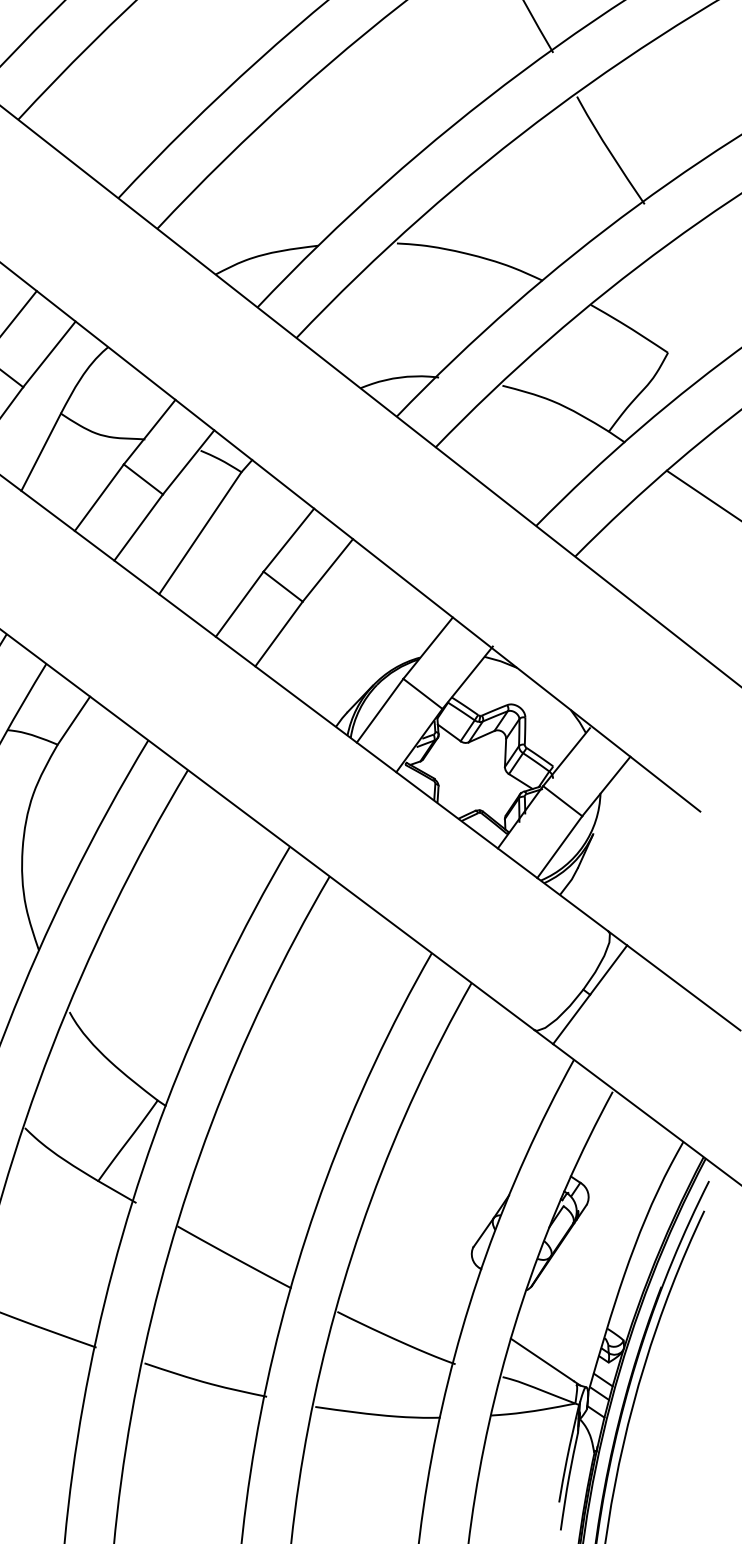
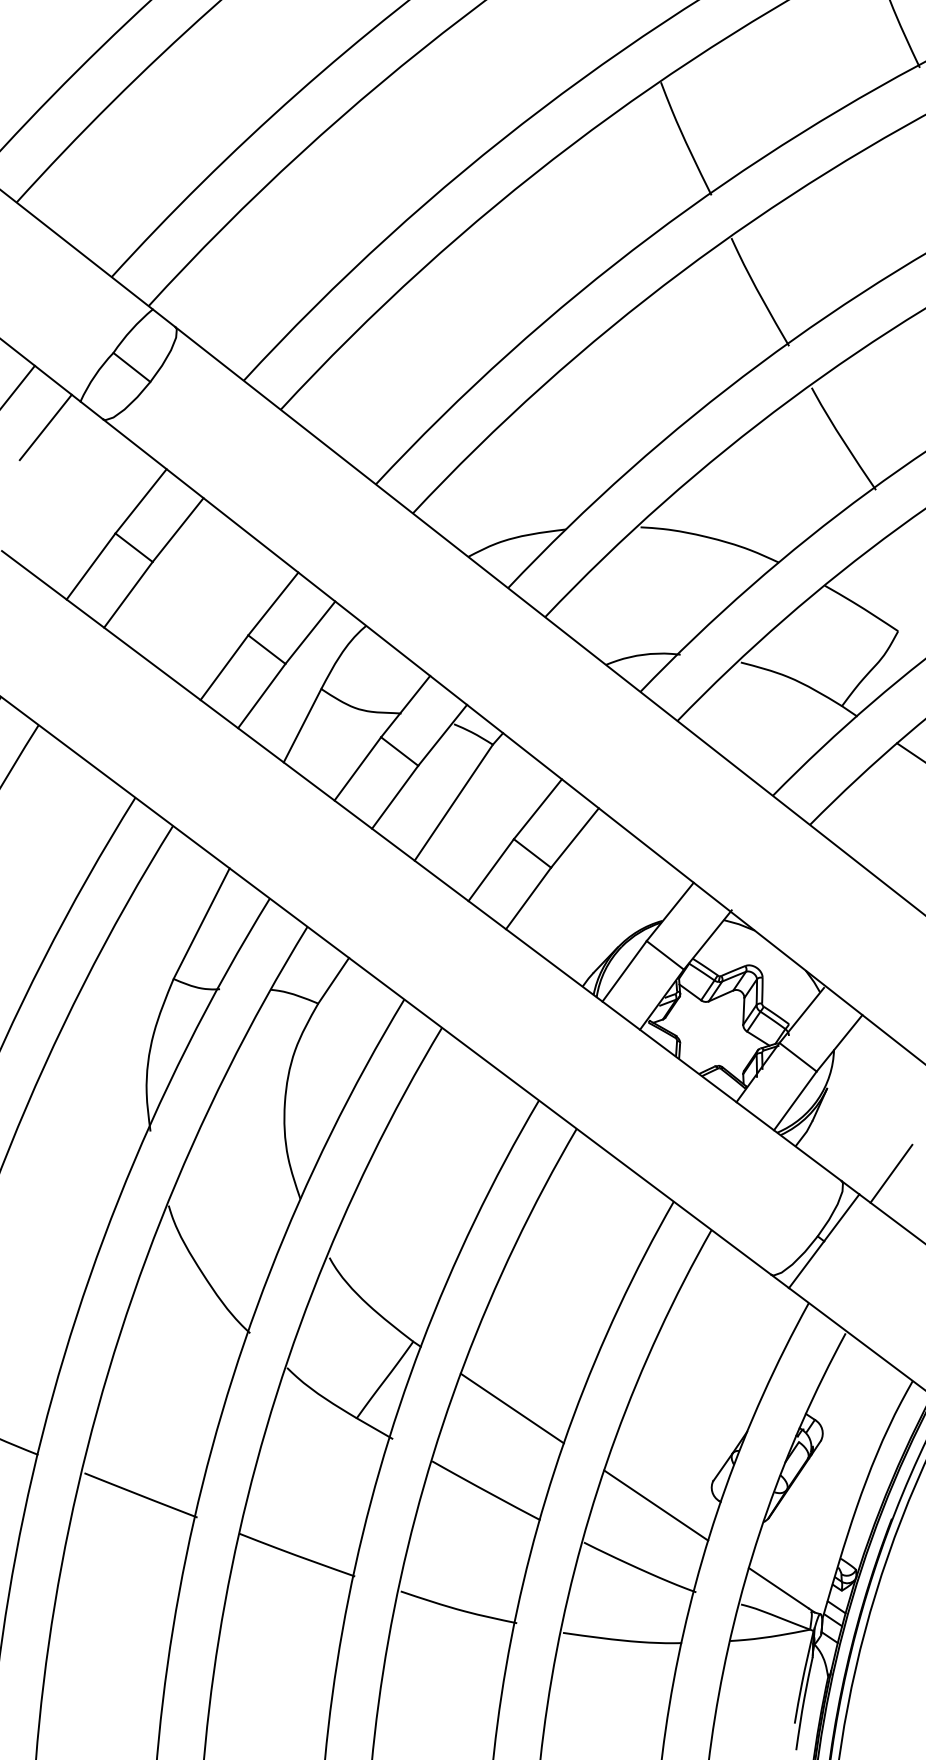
line: (660, 923) -> (891, 1173), added
line: (261, 1170) -> (511, 1408), added
line: (413, 1272) -> (656, 1505), added

